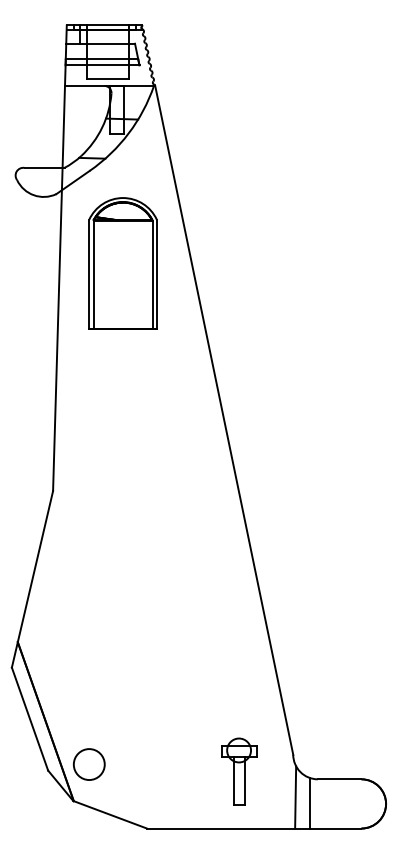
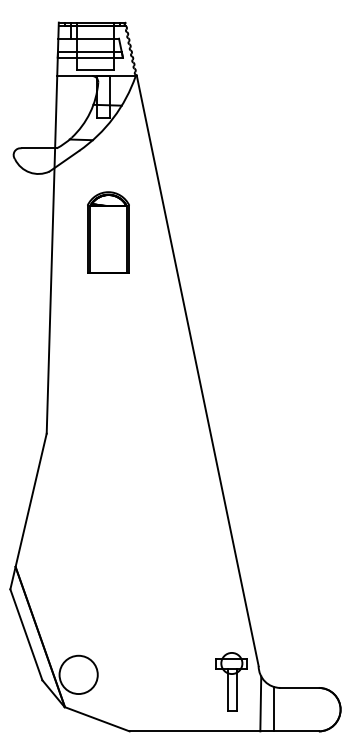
part: (123, 263) -> (108, 232), size x0.7
circle: (89, 764) -> (78, 674), size x1.4
part: (238, 770) -> (231, 681), moved

